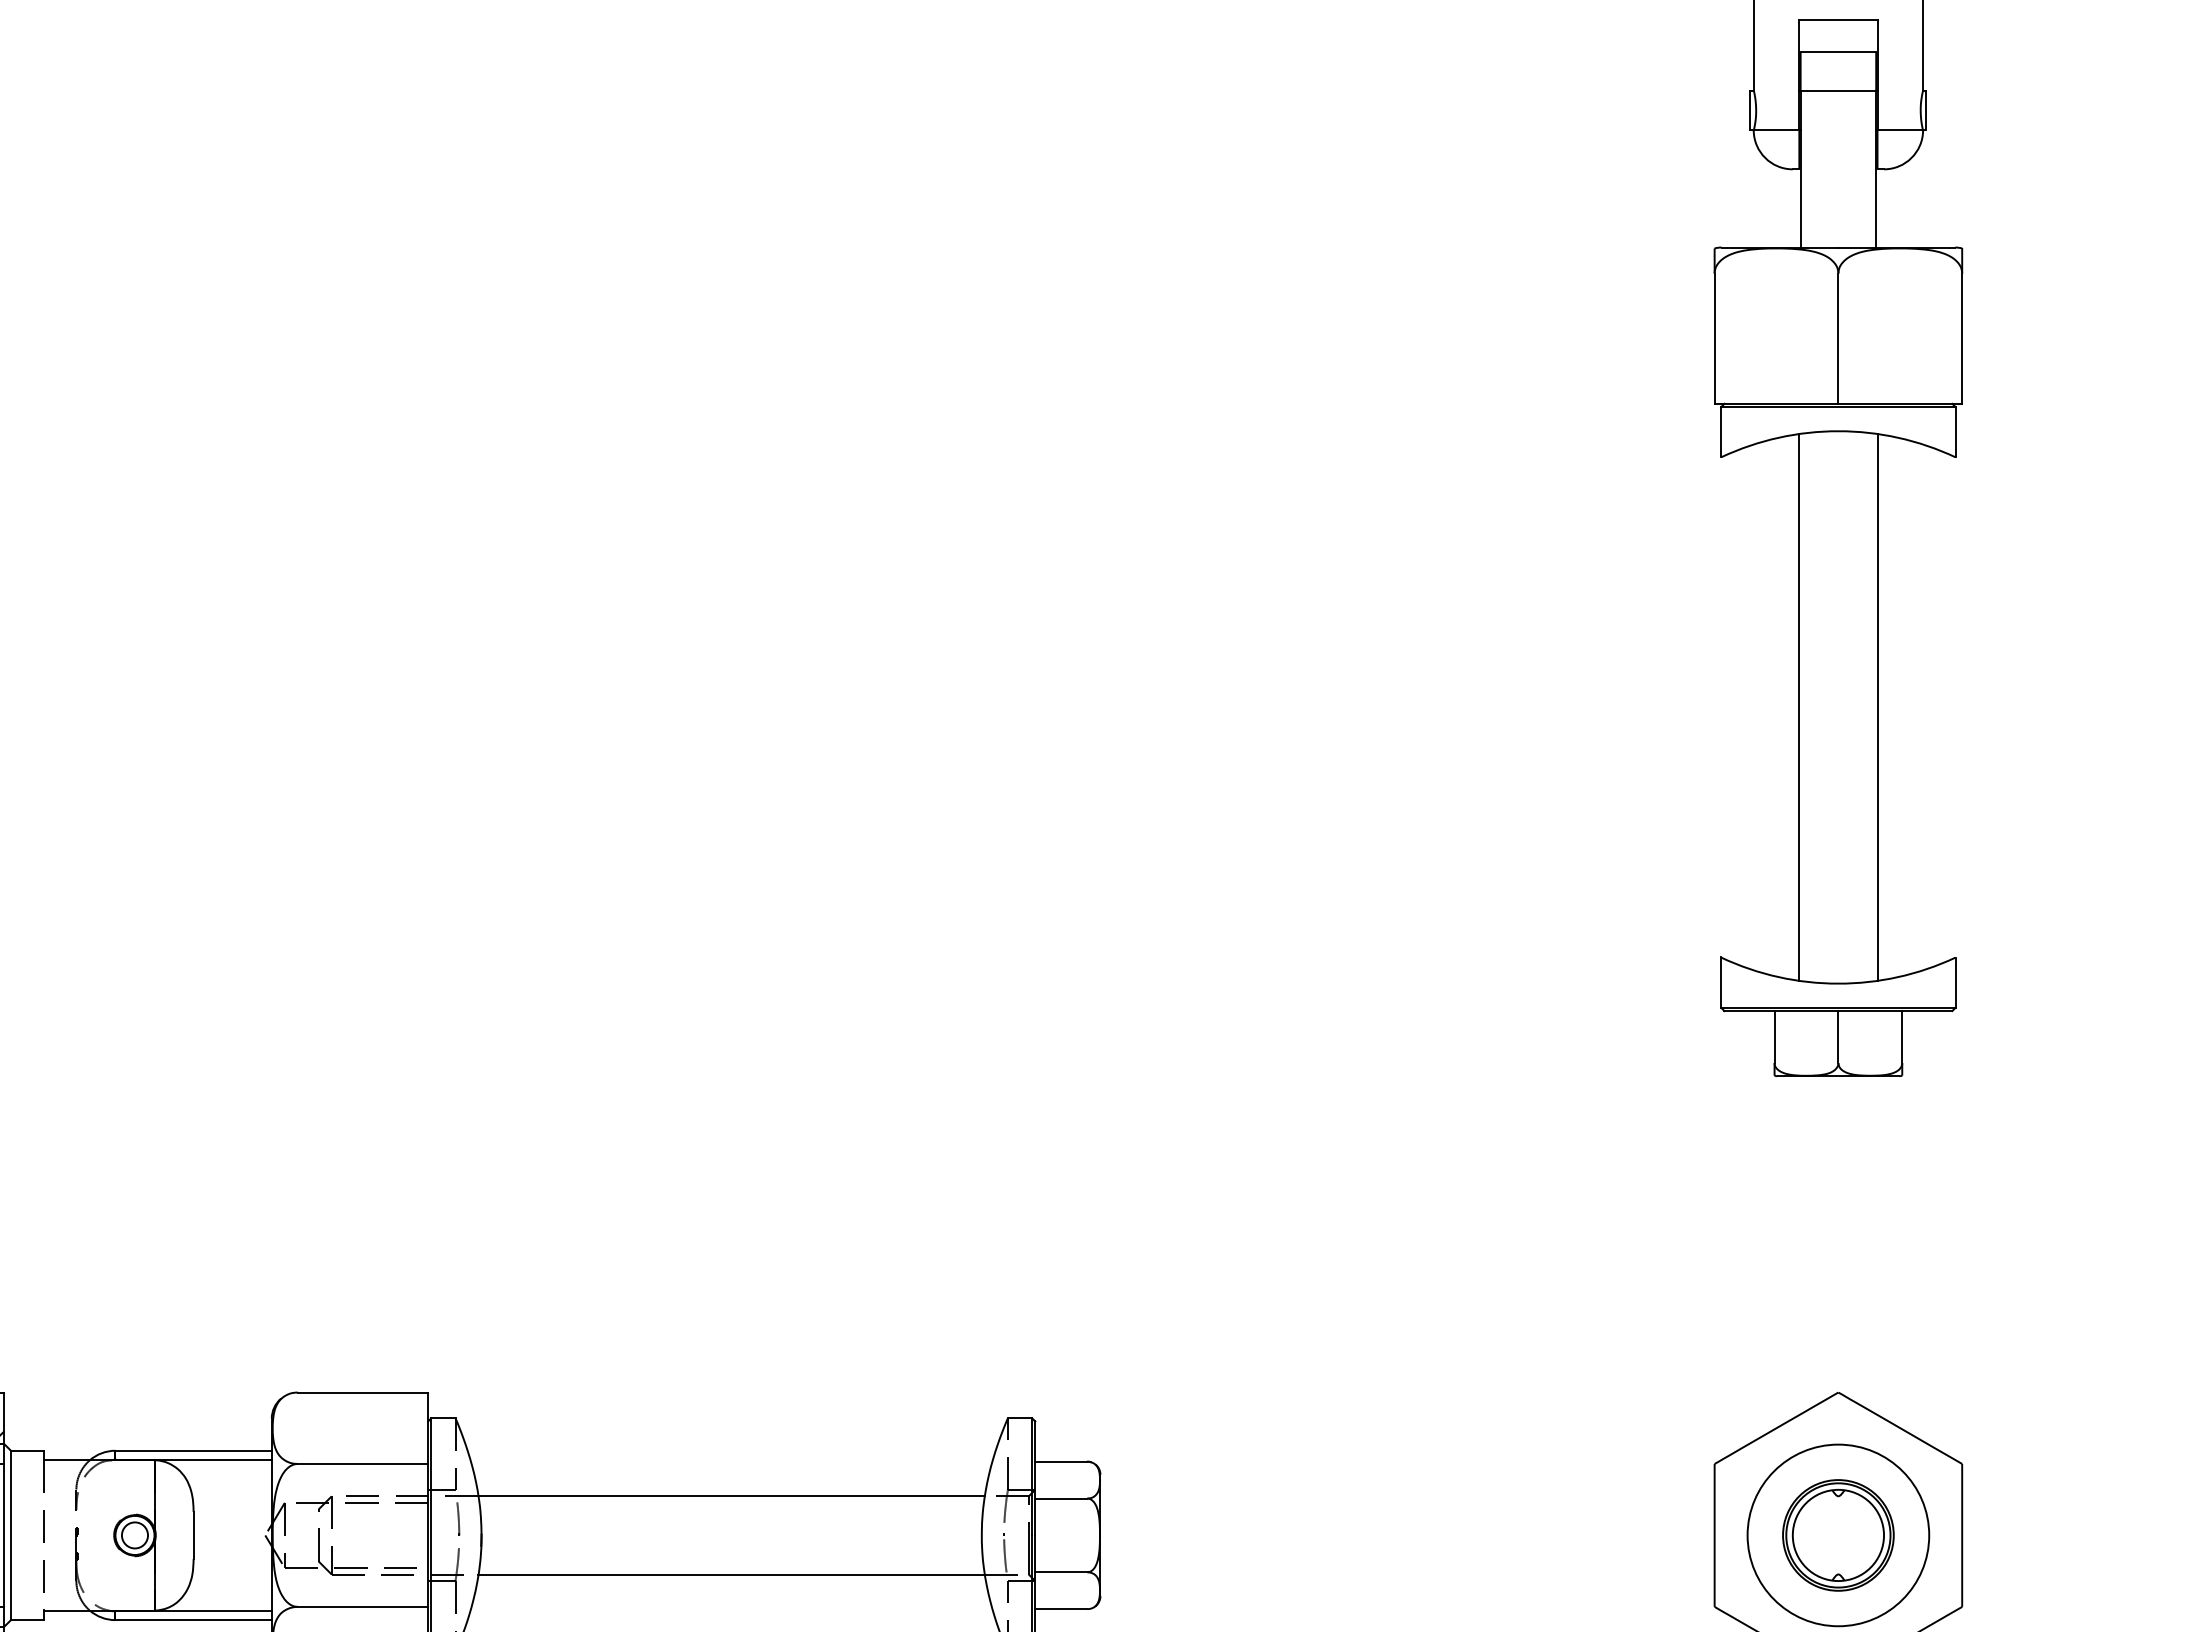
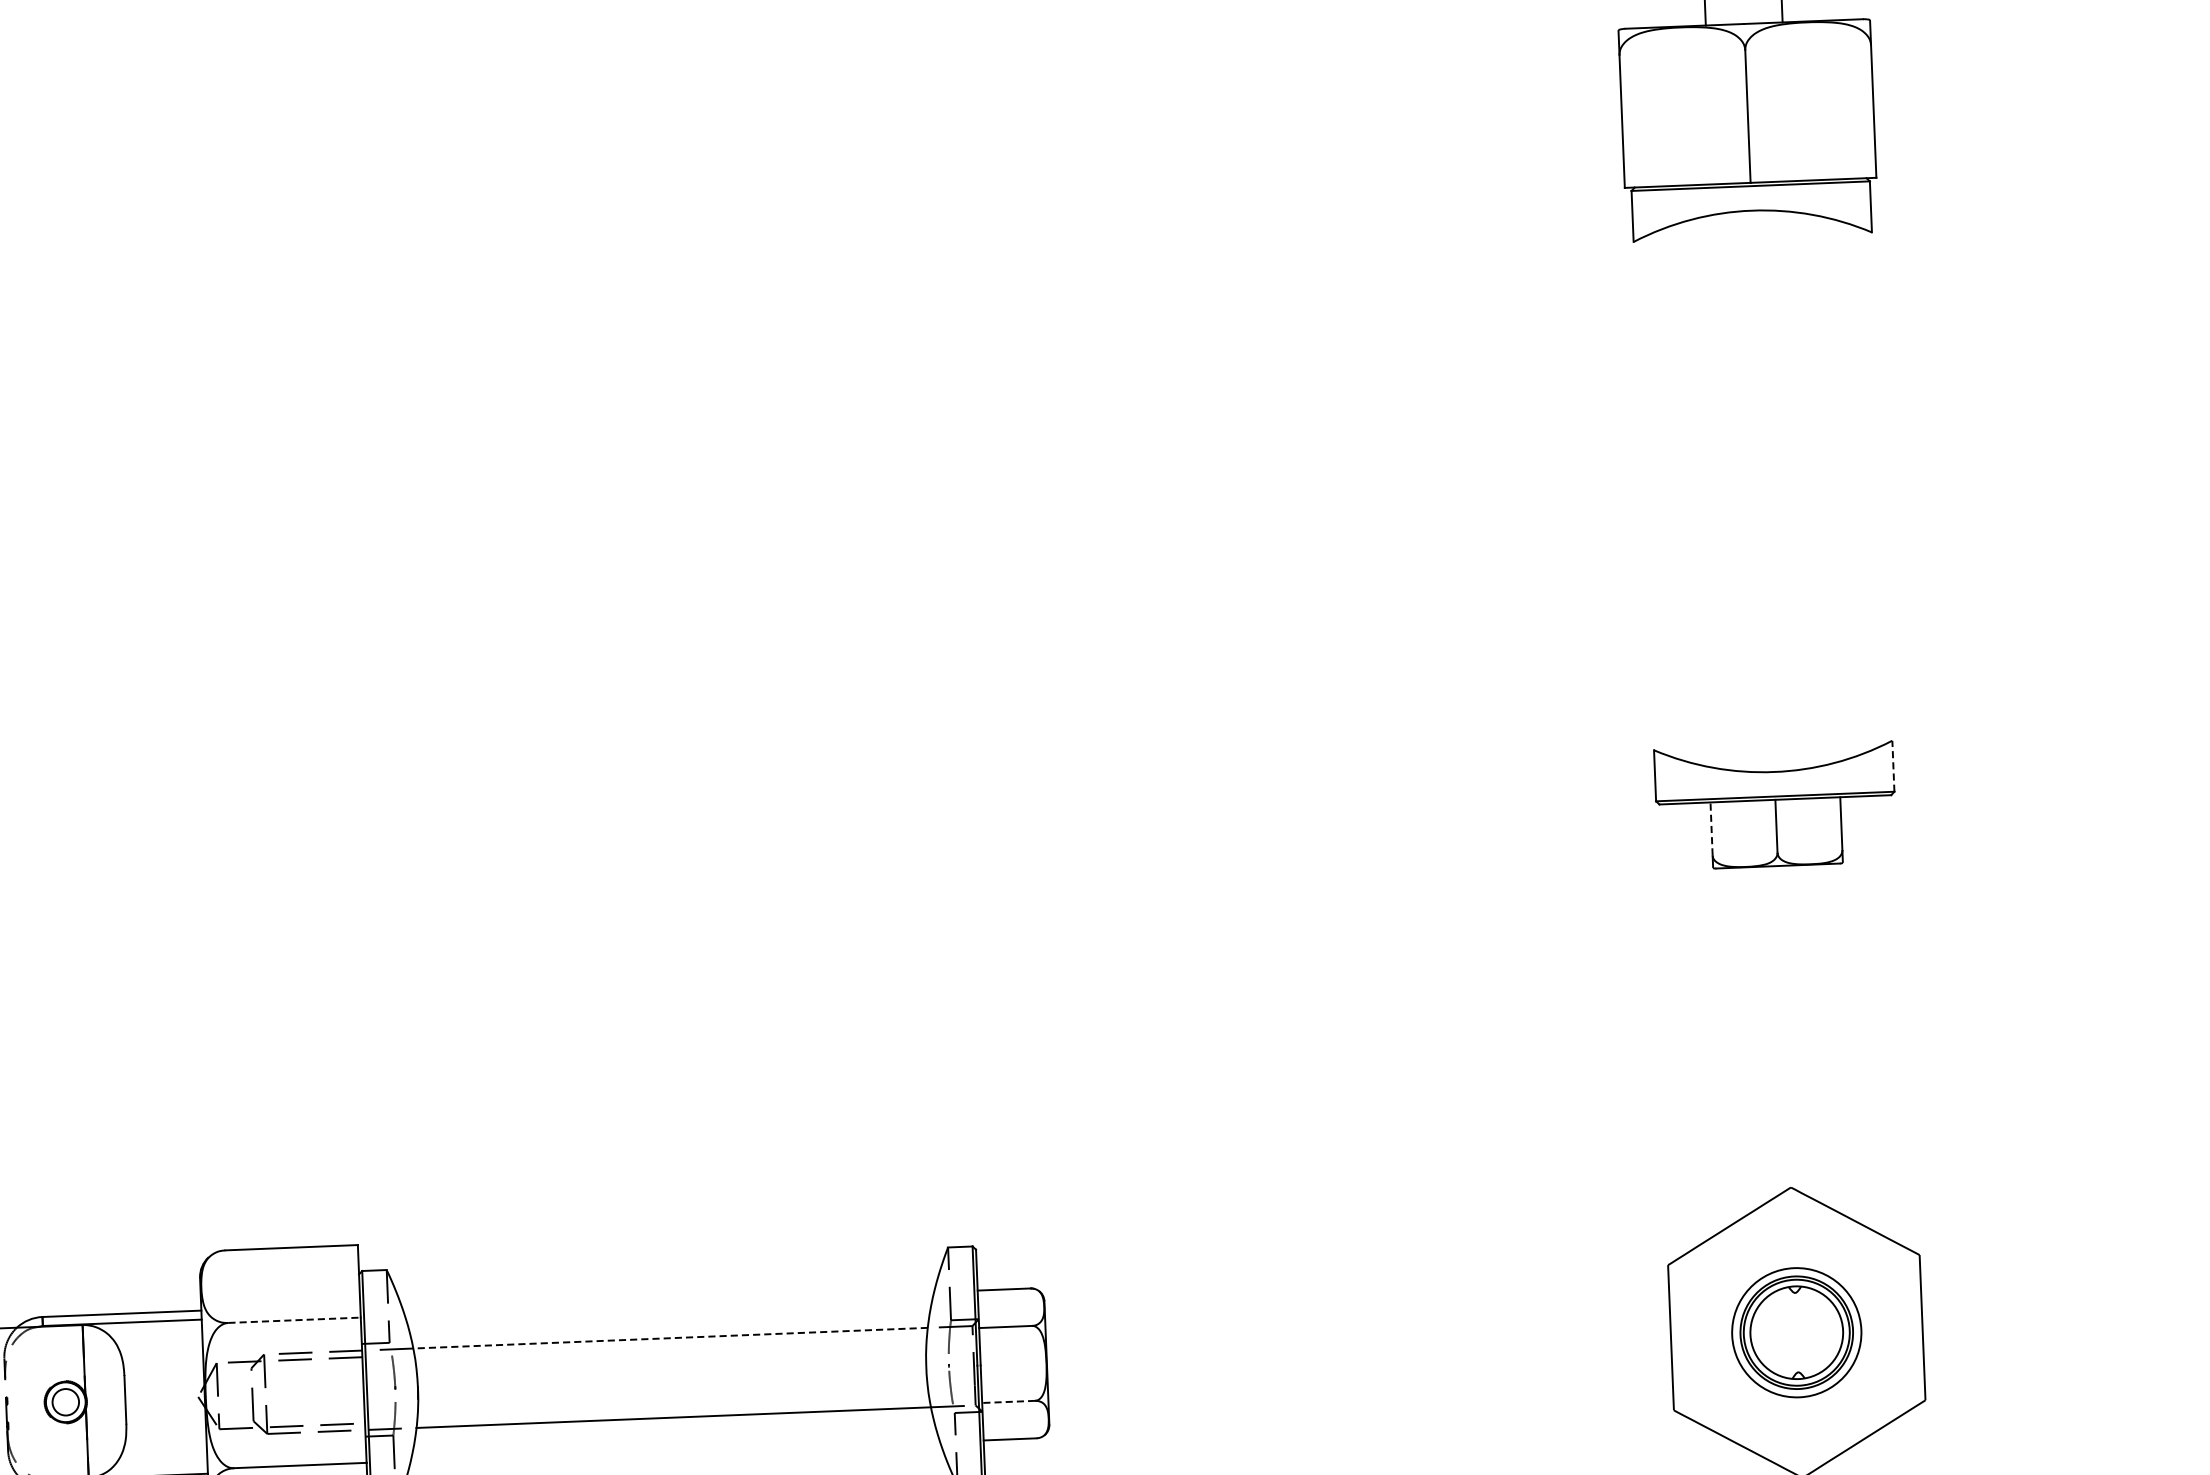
line: (1877, 706) -> (1802, 488), removed
line: (1799, 707) -> (1723, 492), removed
line: (1955, 982) -> (1893, 766), solid -> dashed
line: (1774, 1036) -> (1711, 828), solid -> dashed
line: (363, 1463) -> (295, 1319), solid -> dashed
line: (731, 1496) -> (670, 1338), solid -> dashed
circle: (1838, 1535) -> (1796, 1332), size x0.7
line: (1060, 1572) -> (1007, 1402), solid -> dashed

